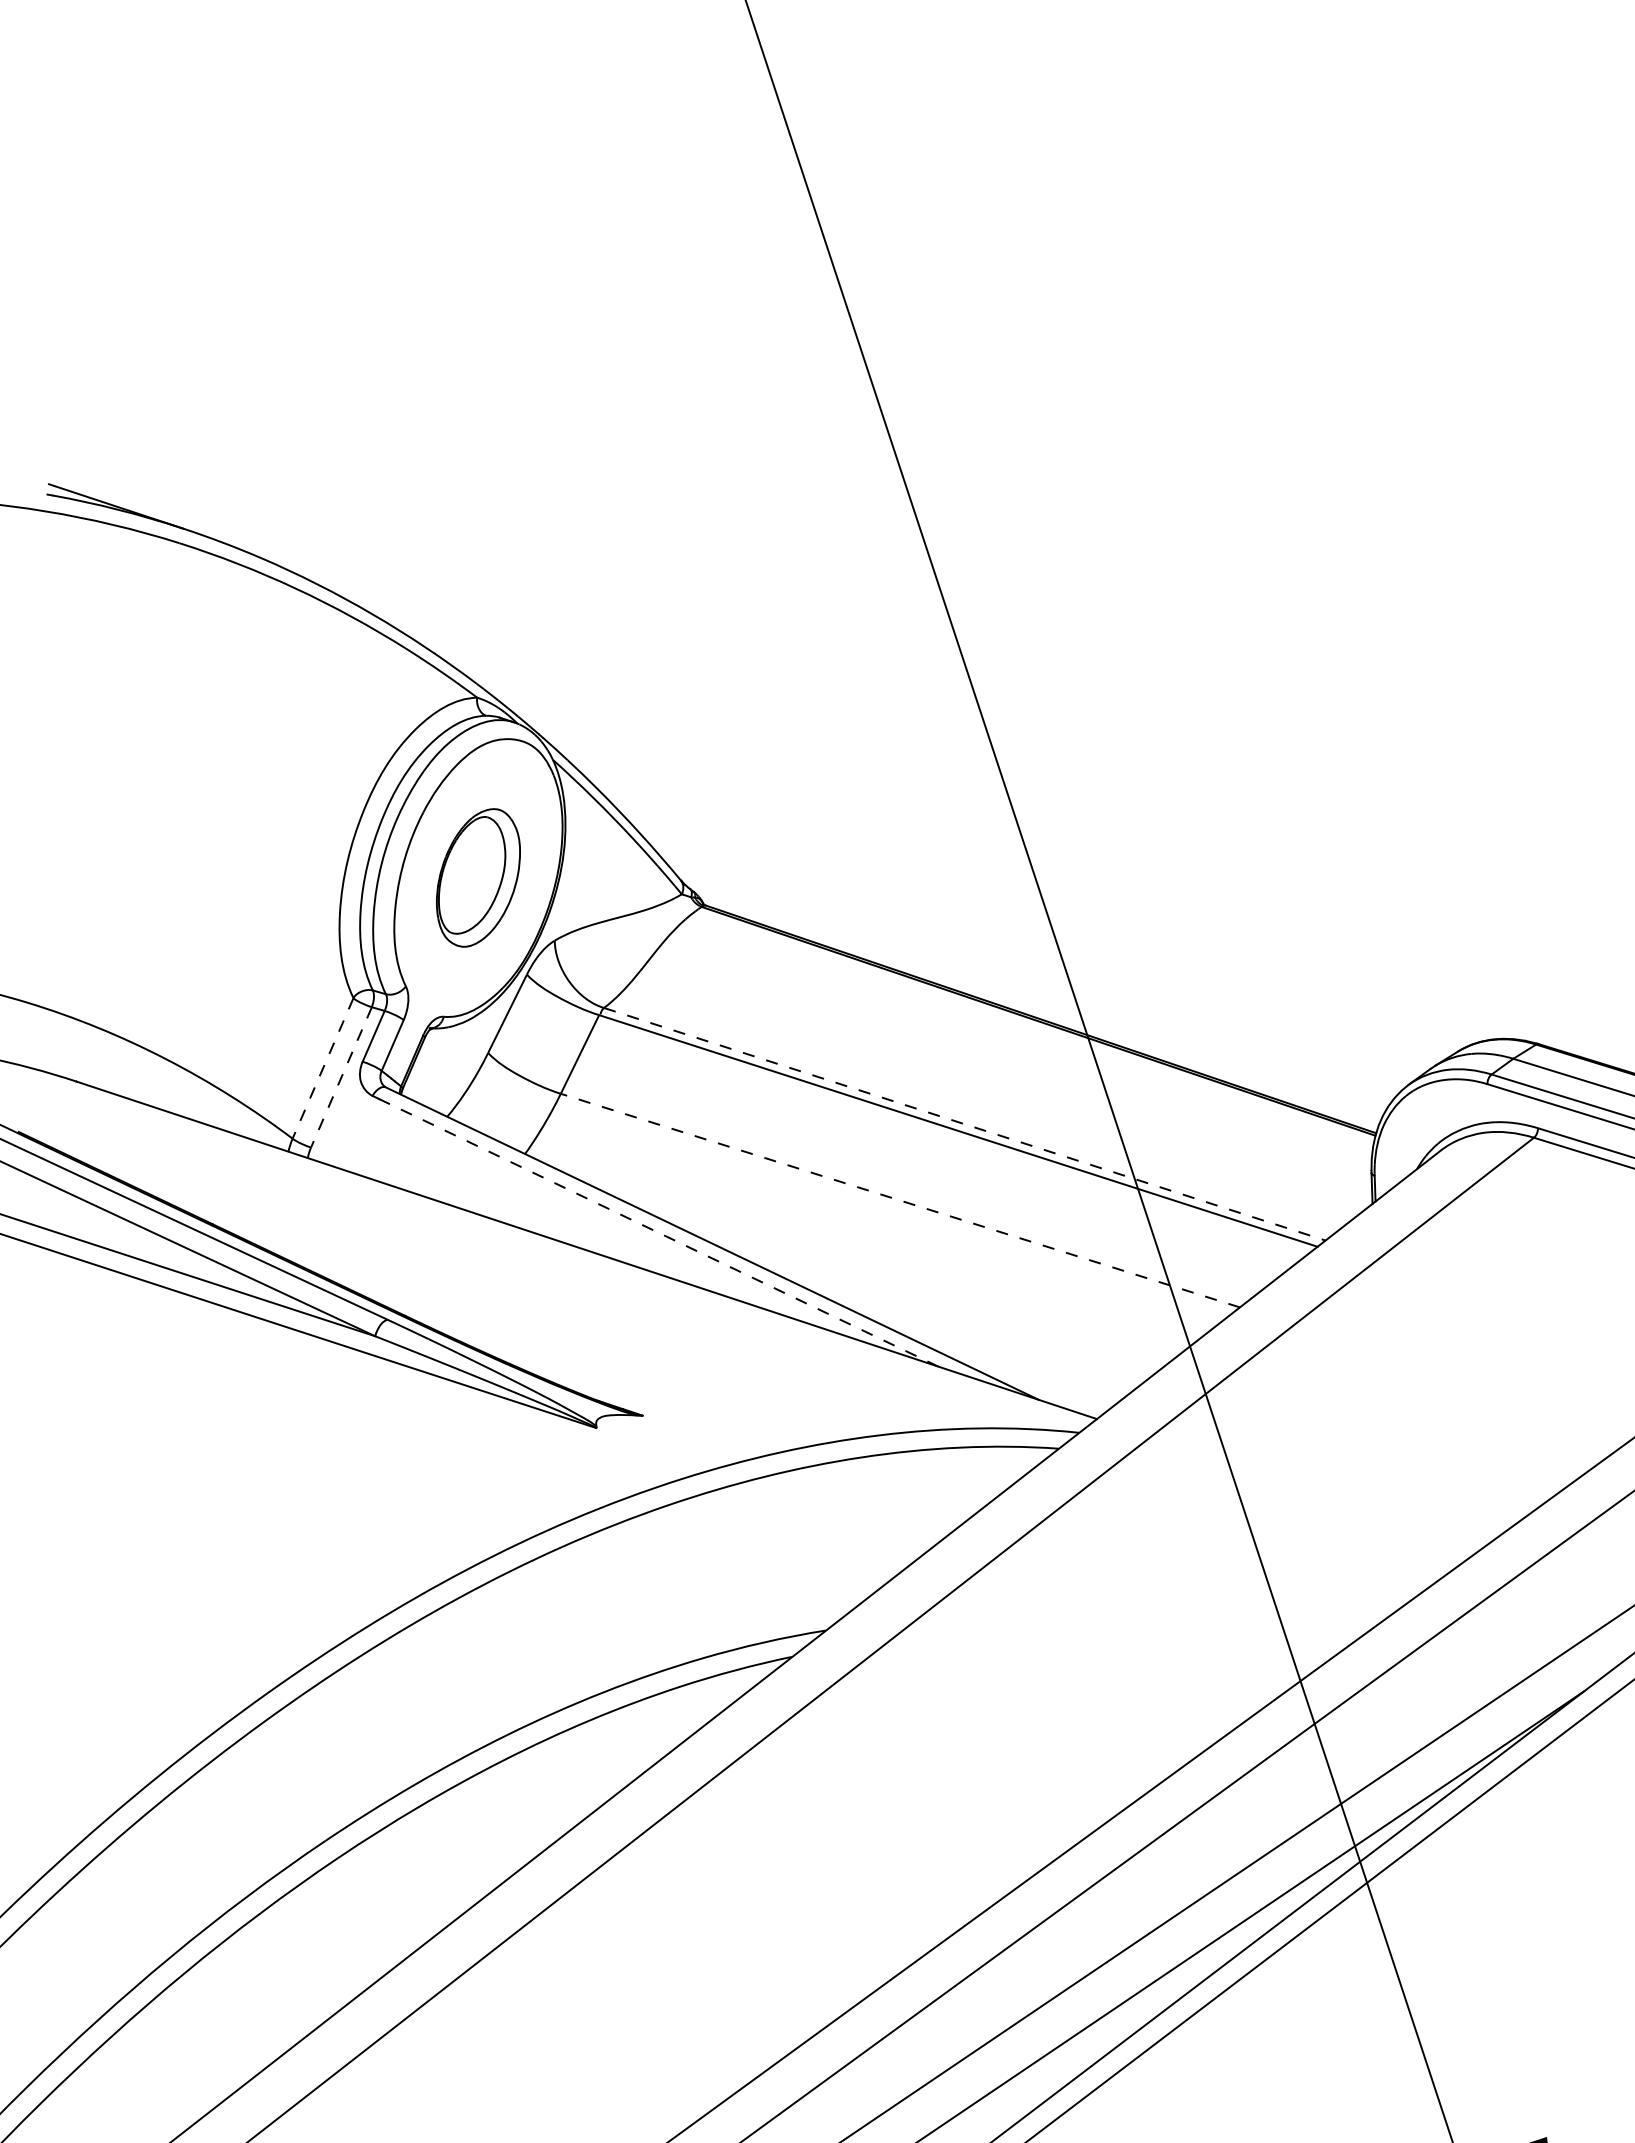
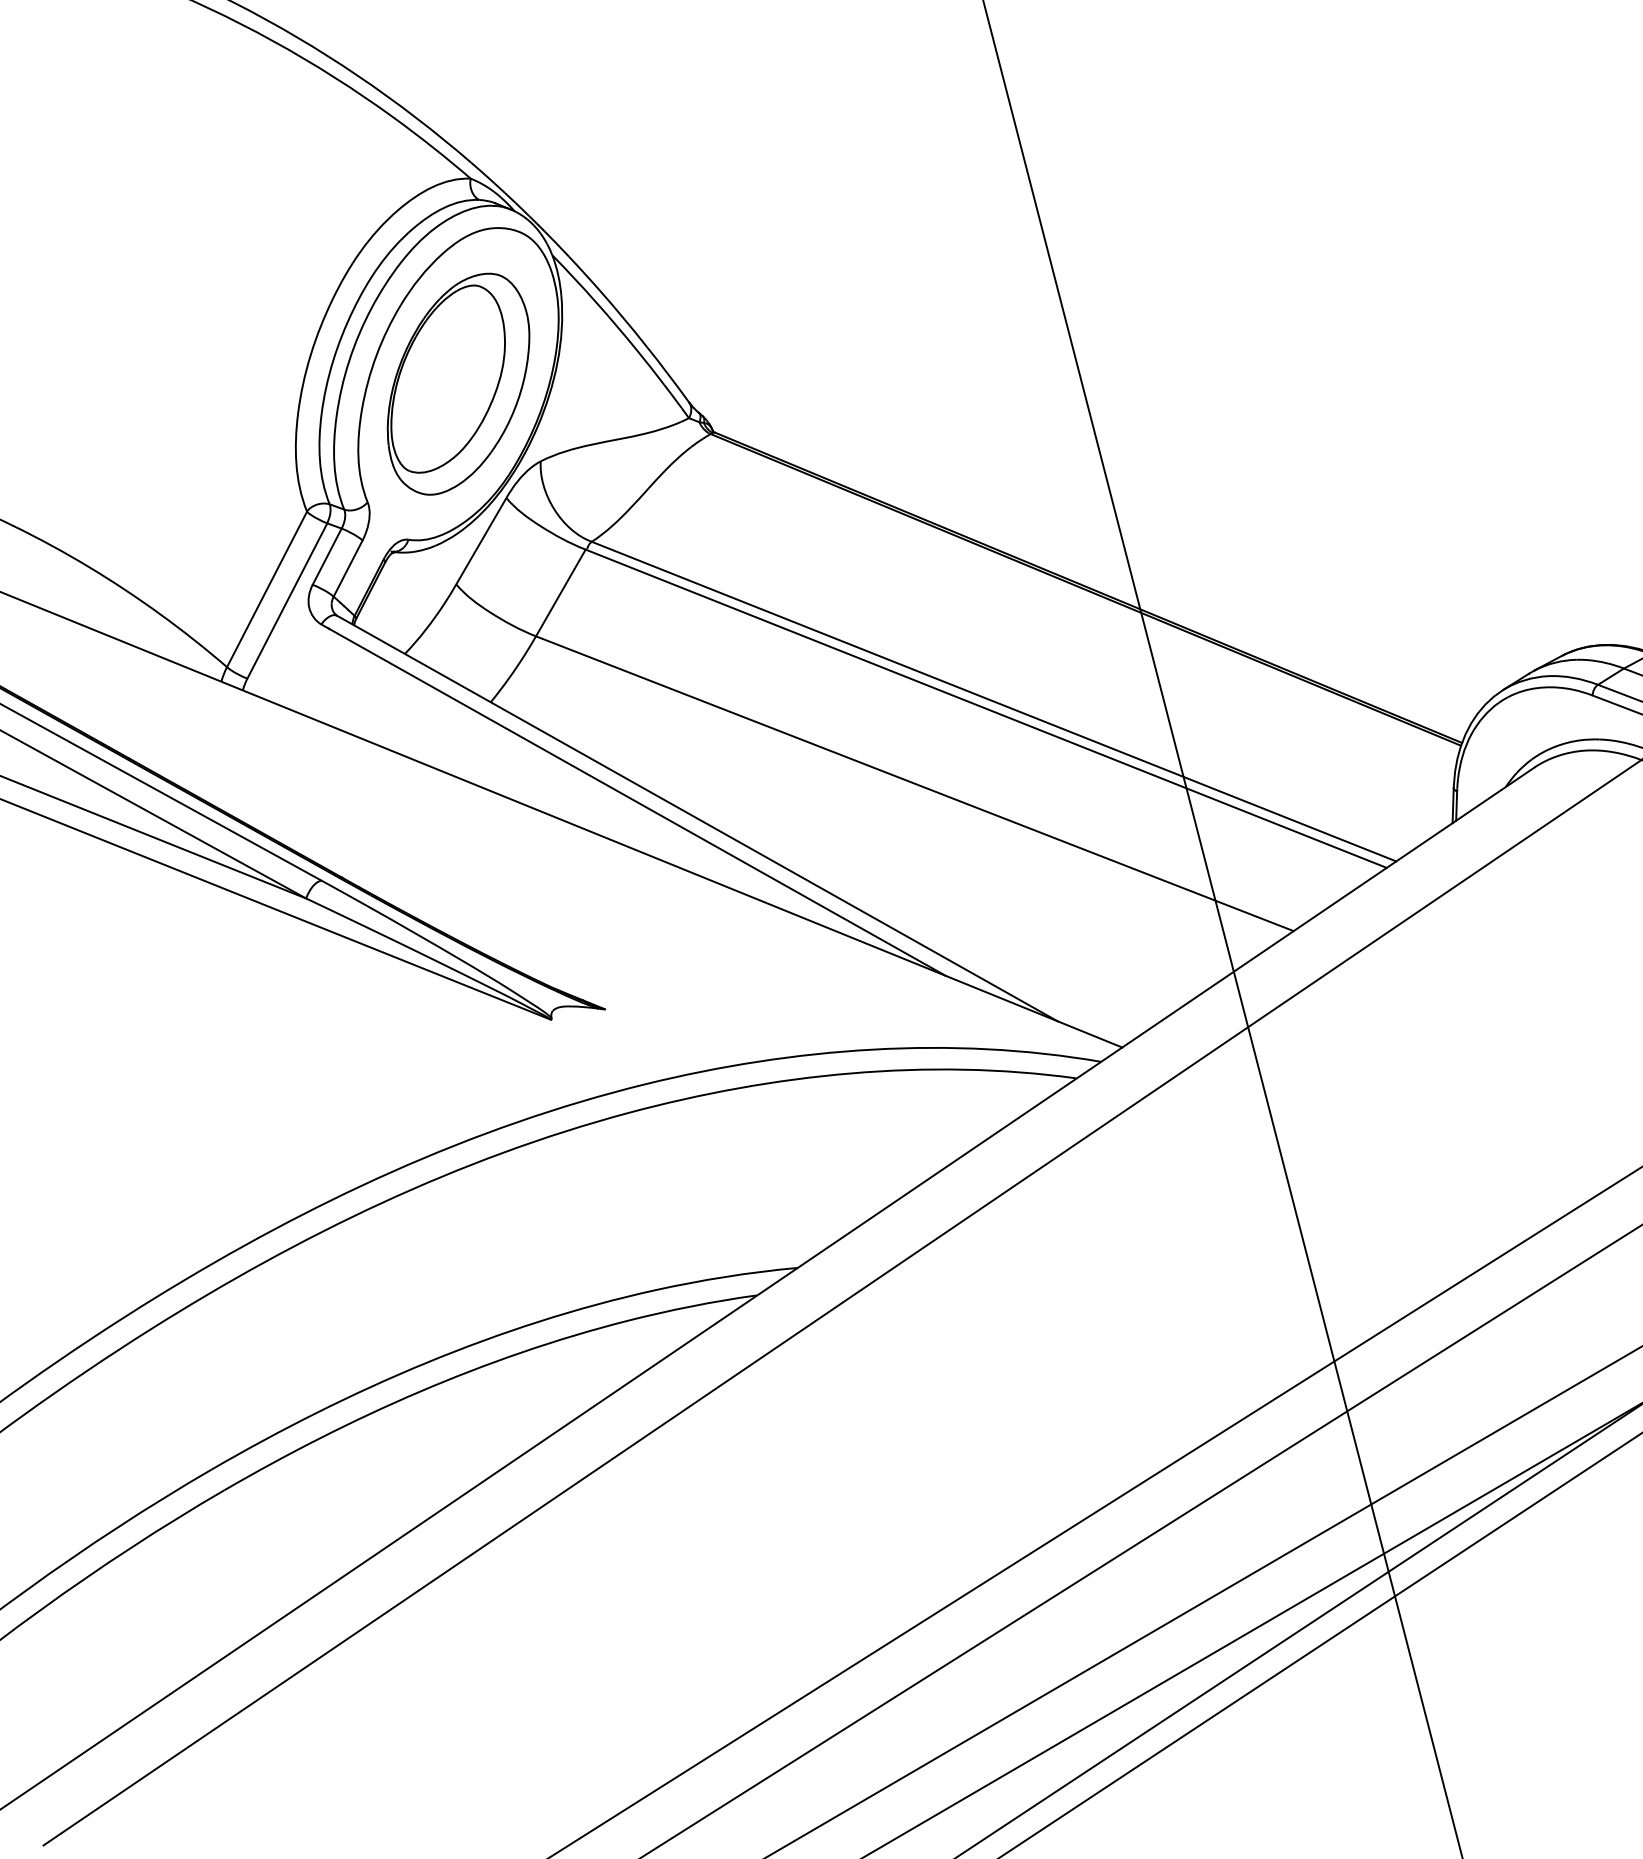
part: (478, 877) -> (458, 383), size x1.43
line: (323, 1068) -> (267, 589), dashed -> solid
line: (341, 1077) -> (287, 601), dashed -> solid
line: (965, 1124) -> (994, 701), dashed -> solid
line: (900, 1200) -> (914, 783), dashed -> solid
line: (659, 1233) -> (637, 802), dashed -> solid

